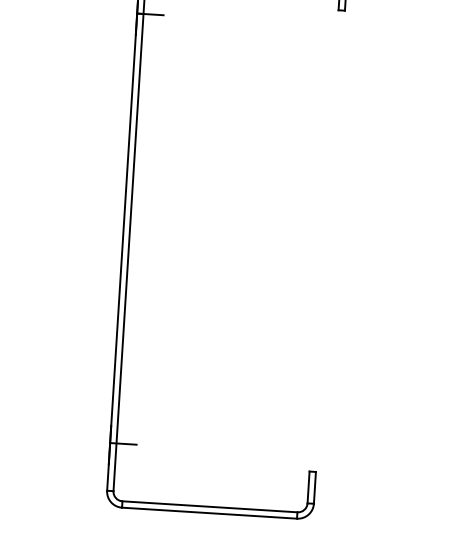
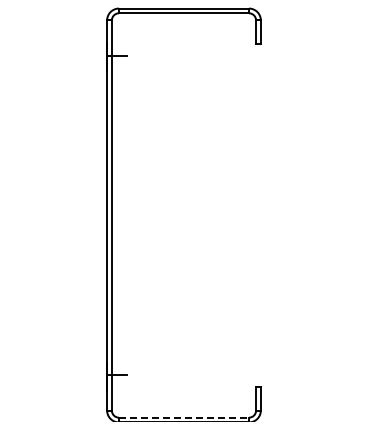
line: (210, 506) -> (184, 417), solid -> dashed

